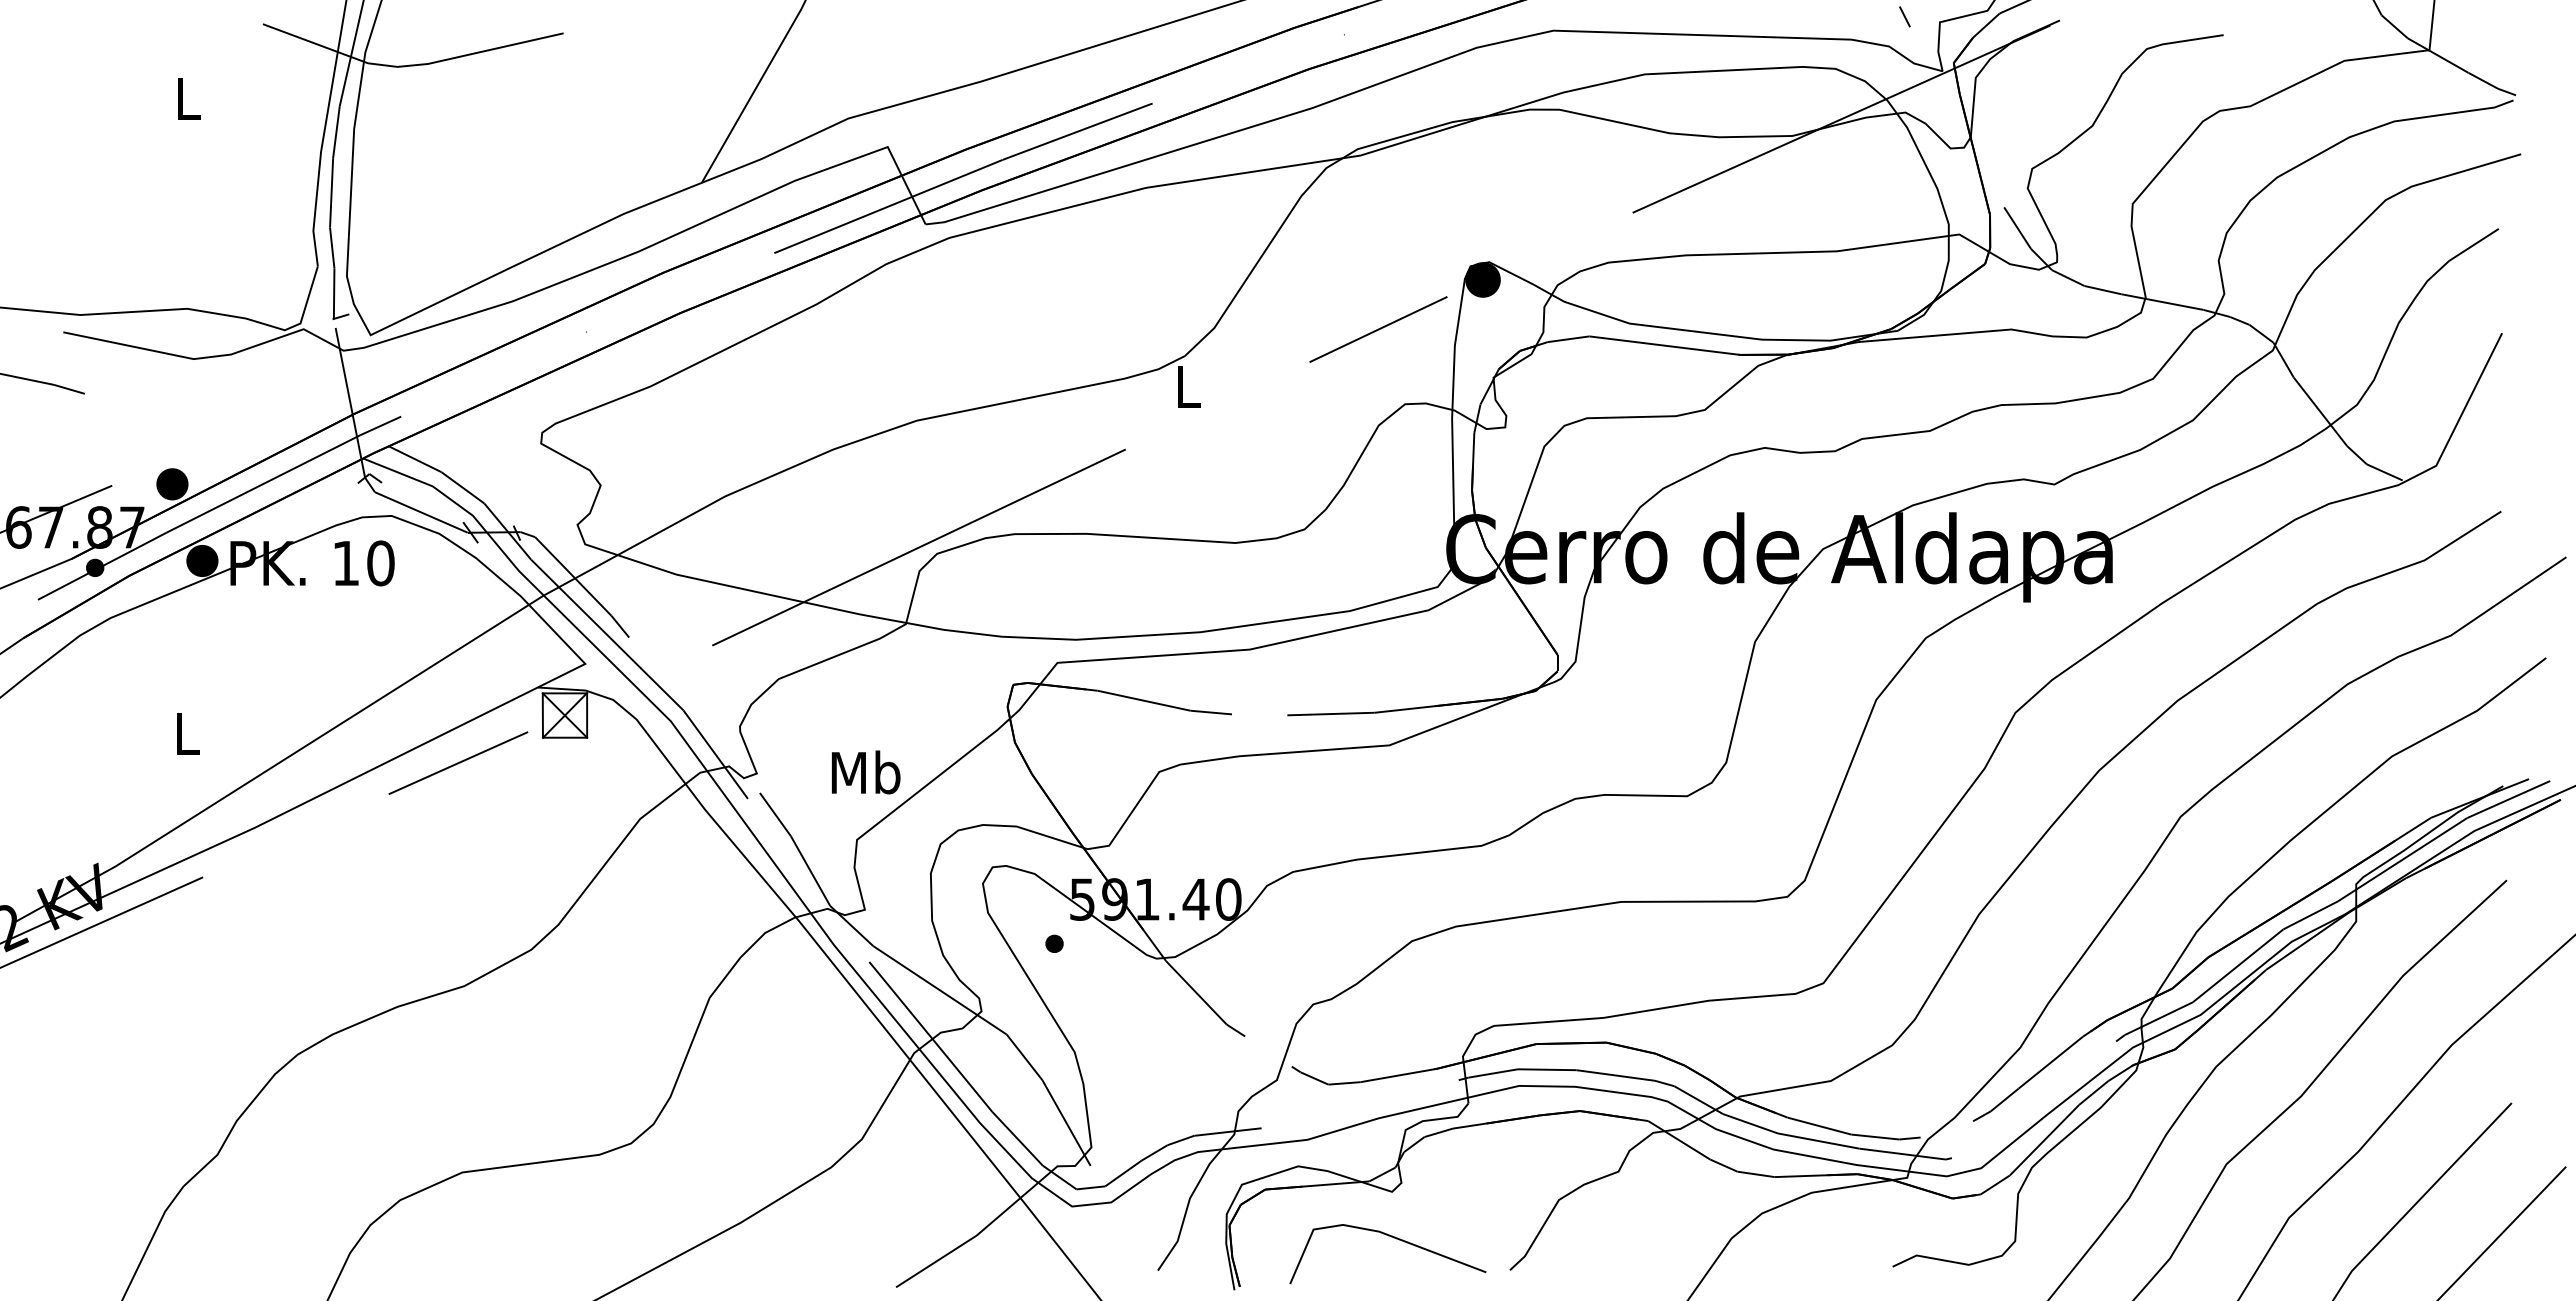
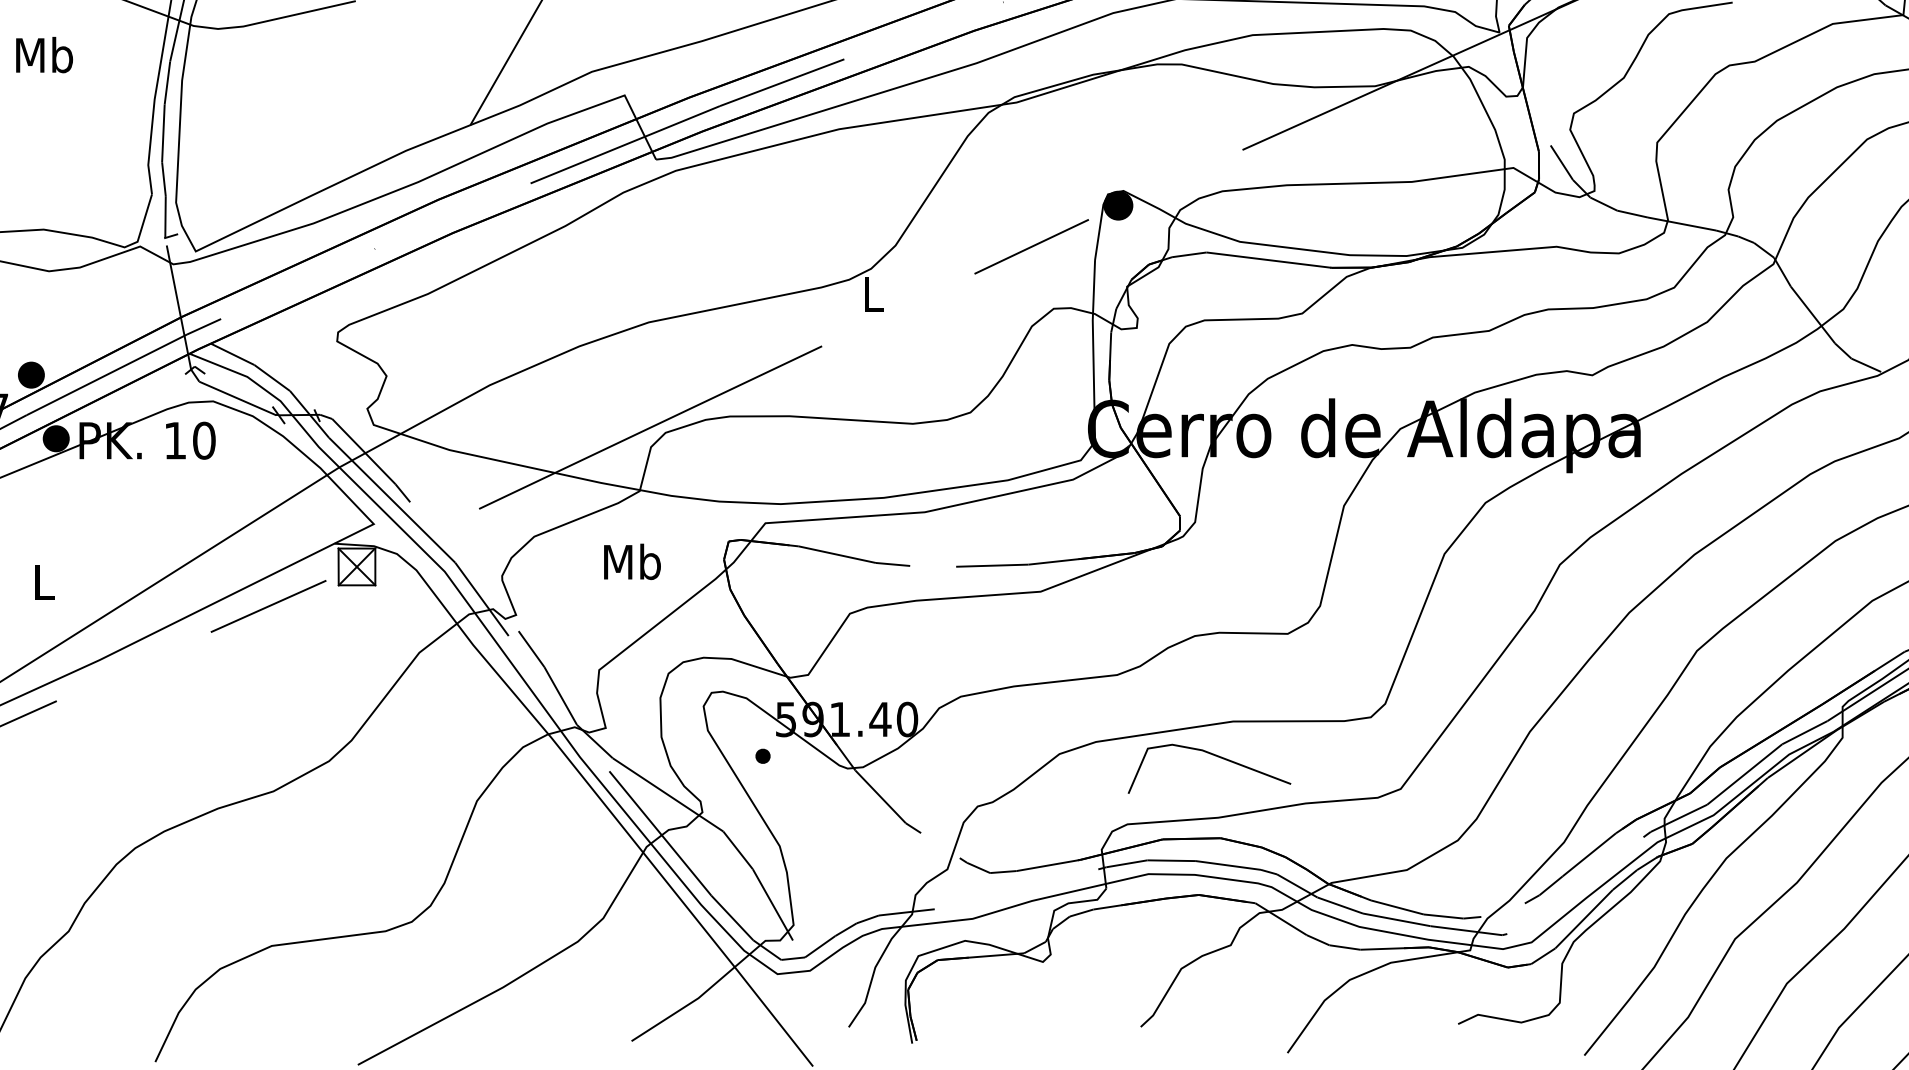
text: (188, 98) -> (44, 55), L -> Mb
text: (866, 772) -> (632, 561), moved
line: (1393, 1238) -> (1214, 756), moved

